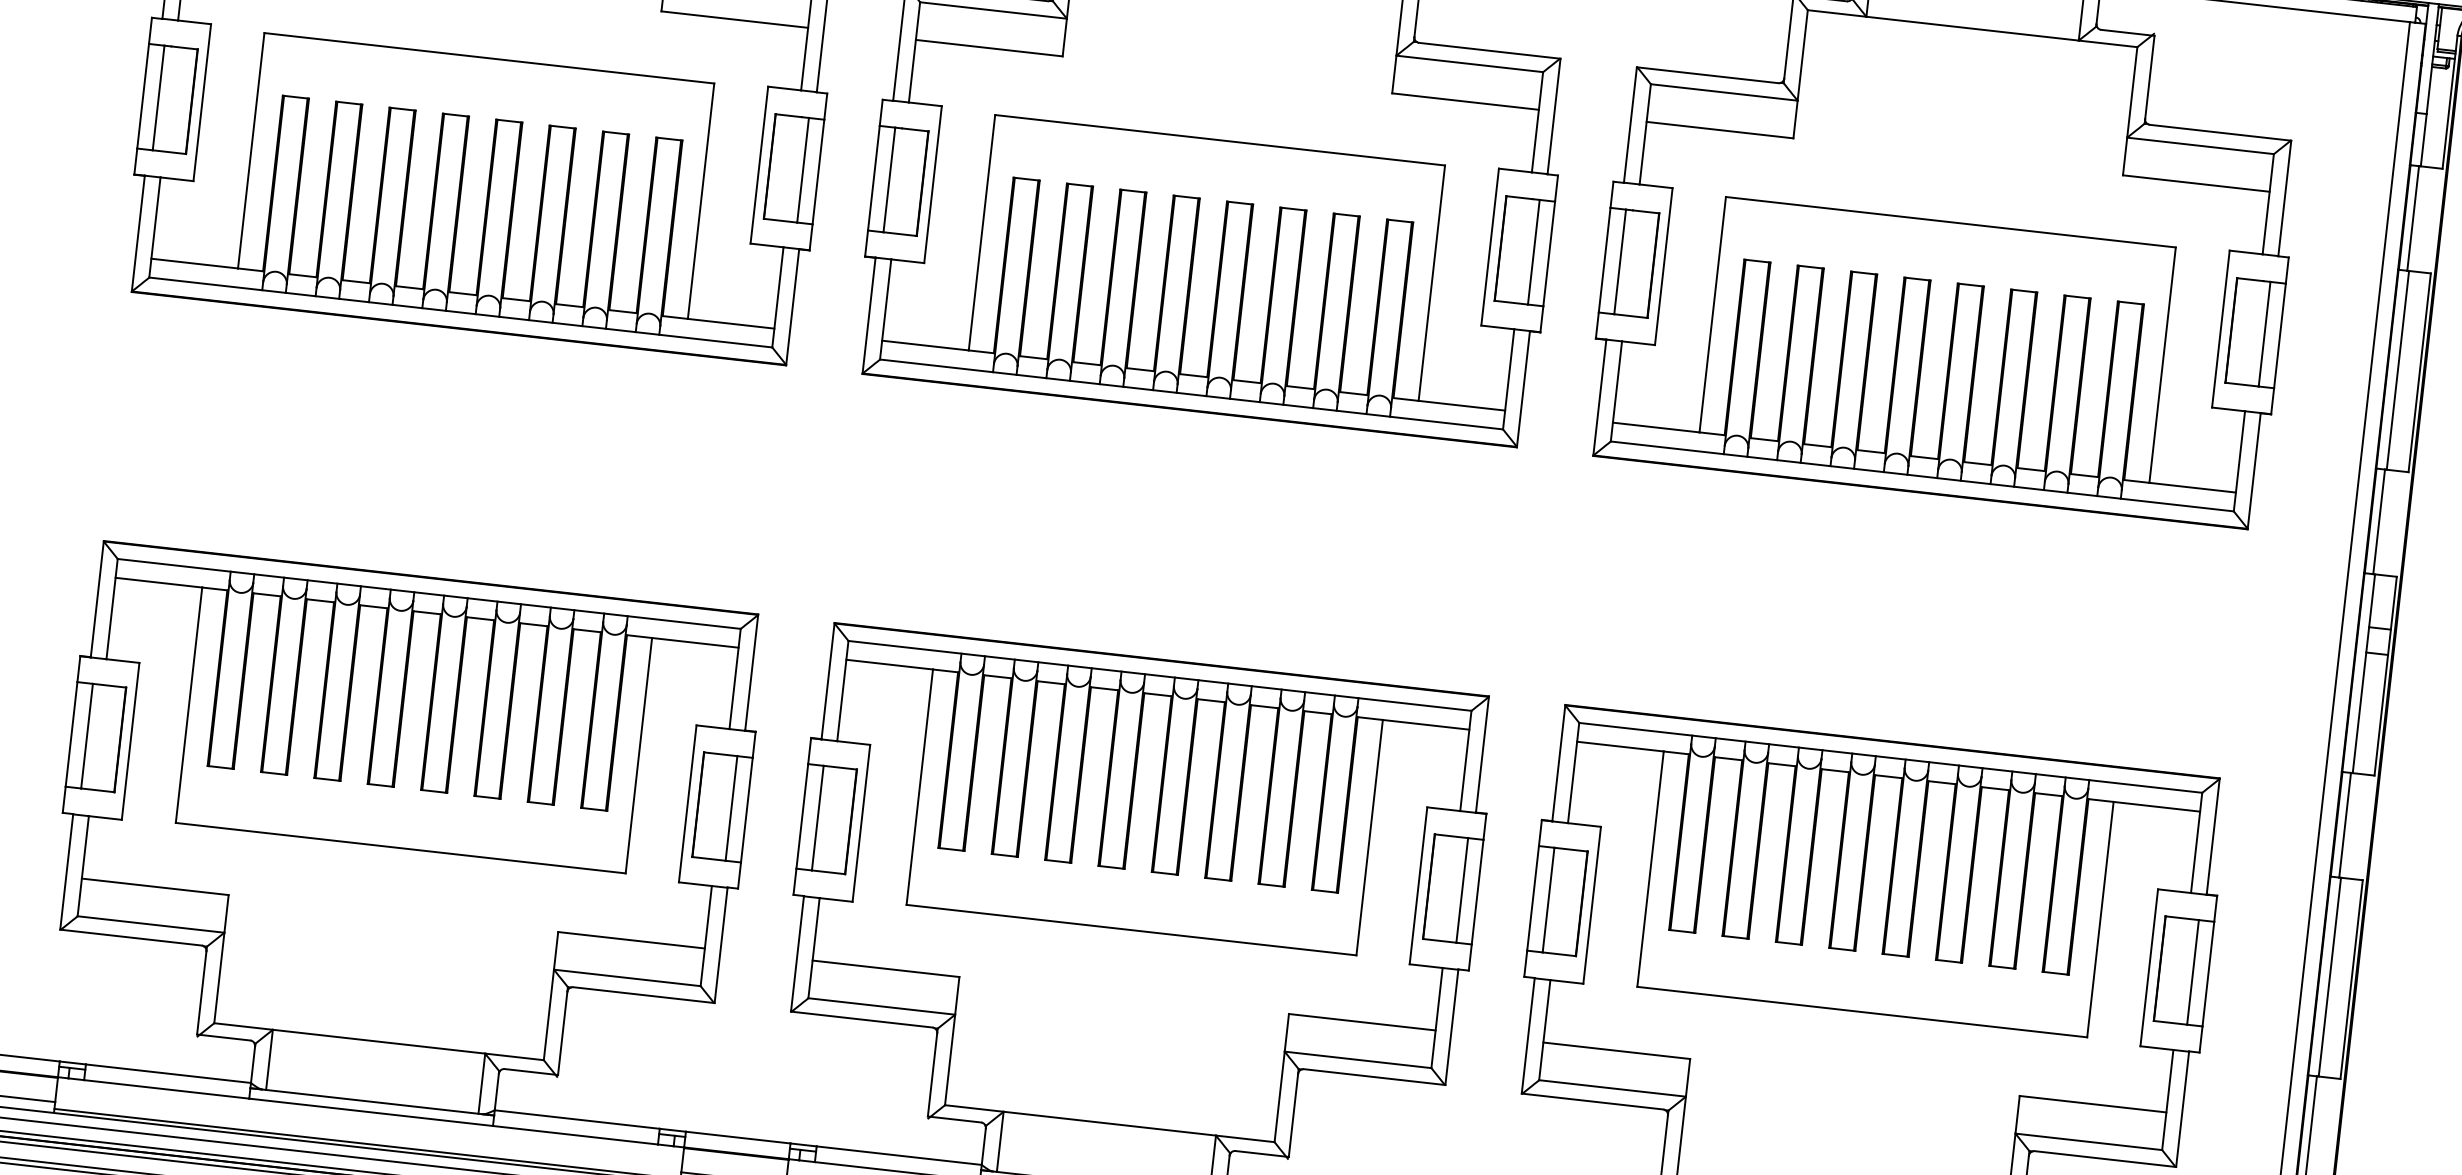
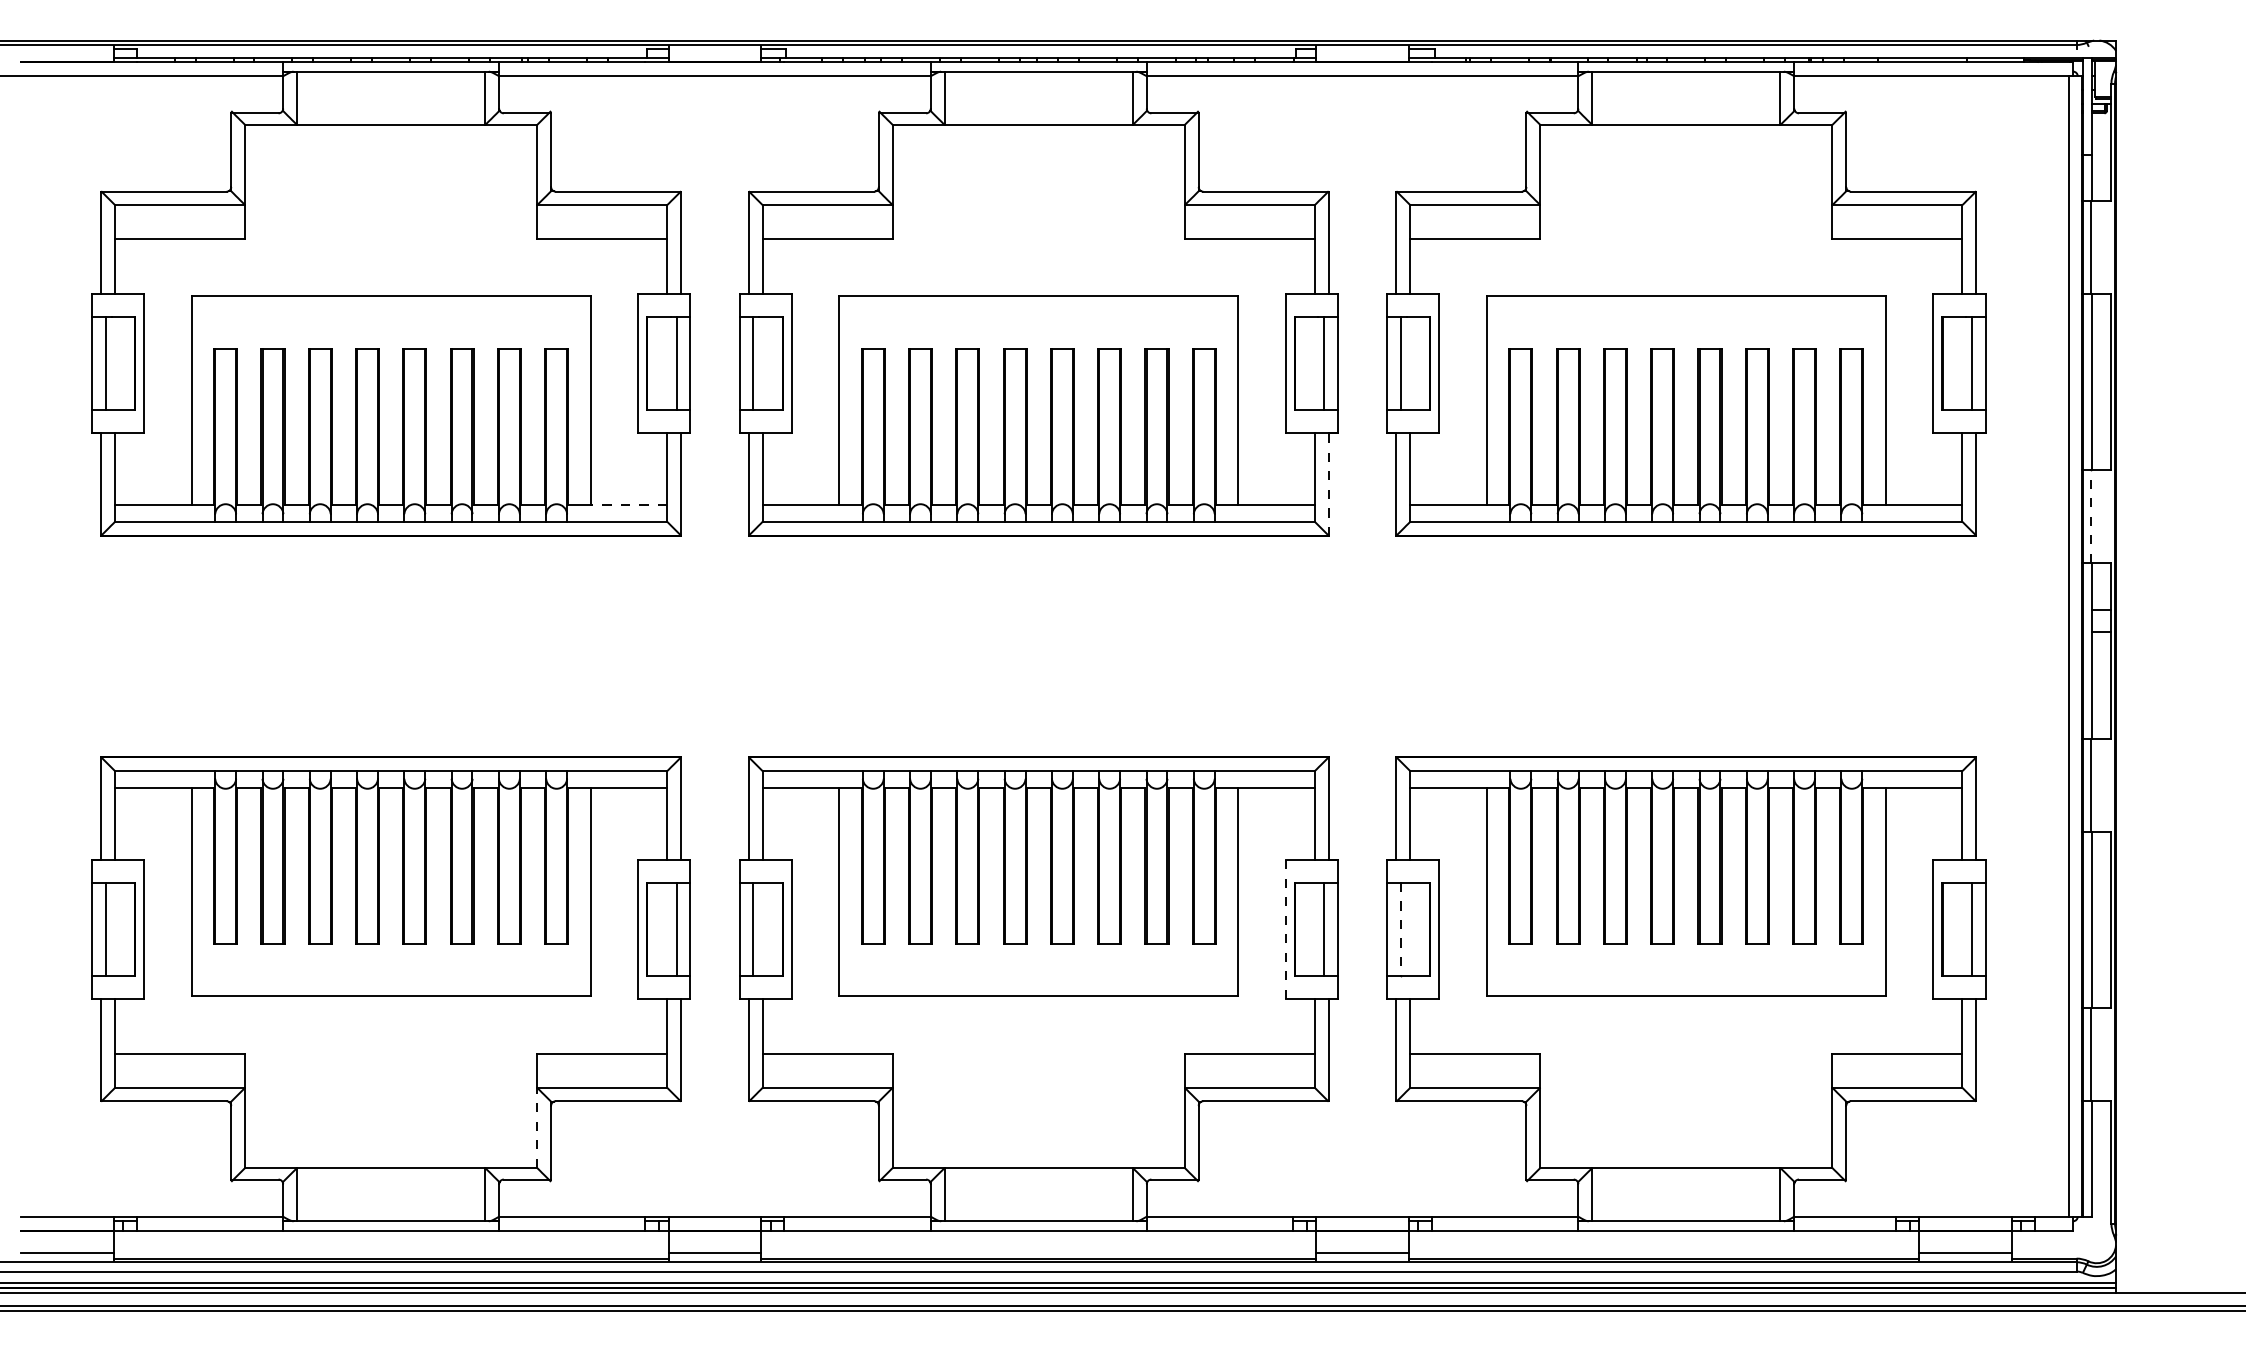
line: (730, 324) -> (628, 505), solid -> dashed
line: (1523, 389) -> (1328, 484), solid -> dashed
line: (2379, 521) -> (2090, 516), solid -> dashed
line: (1418, 885) -> (1285, 929), solid -> dashed
line: (1548, 900) -> (1400, 929), solid -> dashed
line: (549, 1014) -> (537, 1127), solid -> dashed

